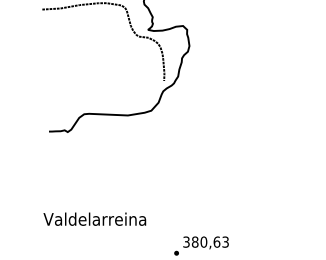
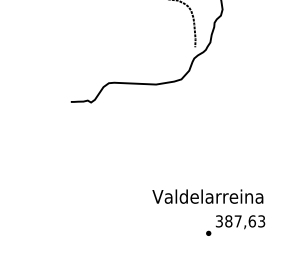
text: (94, 218) -> (207, 195), moved
text: (203, 241) -> (237, 220), 380,63 -> 387,63

